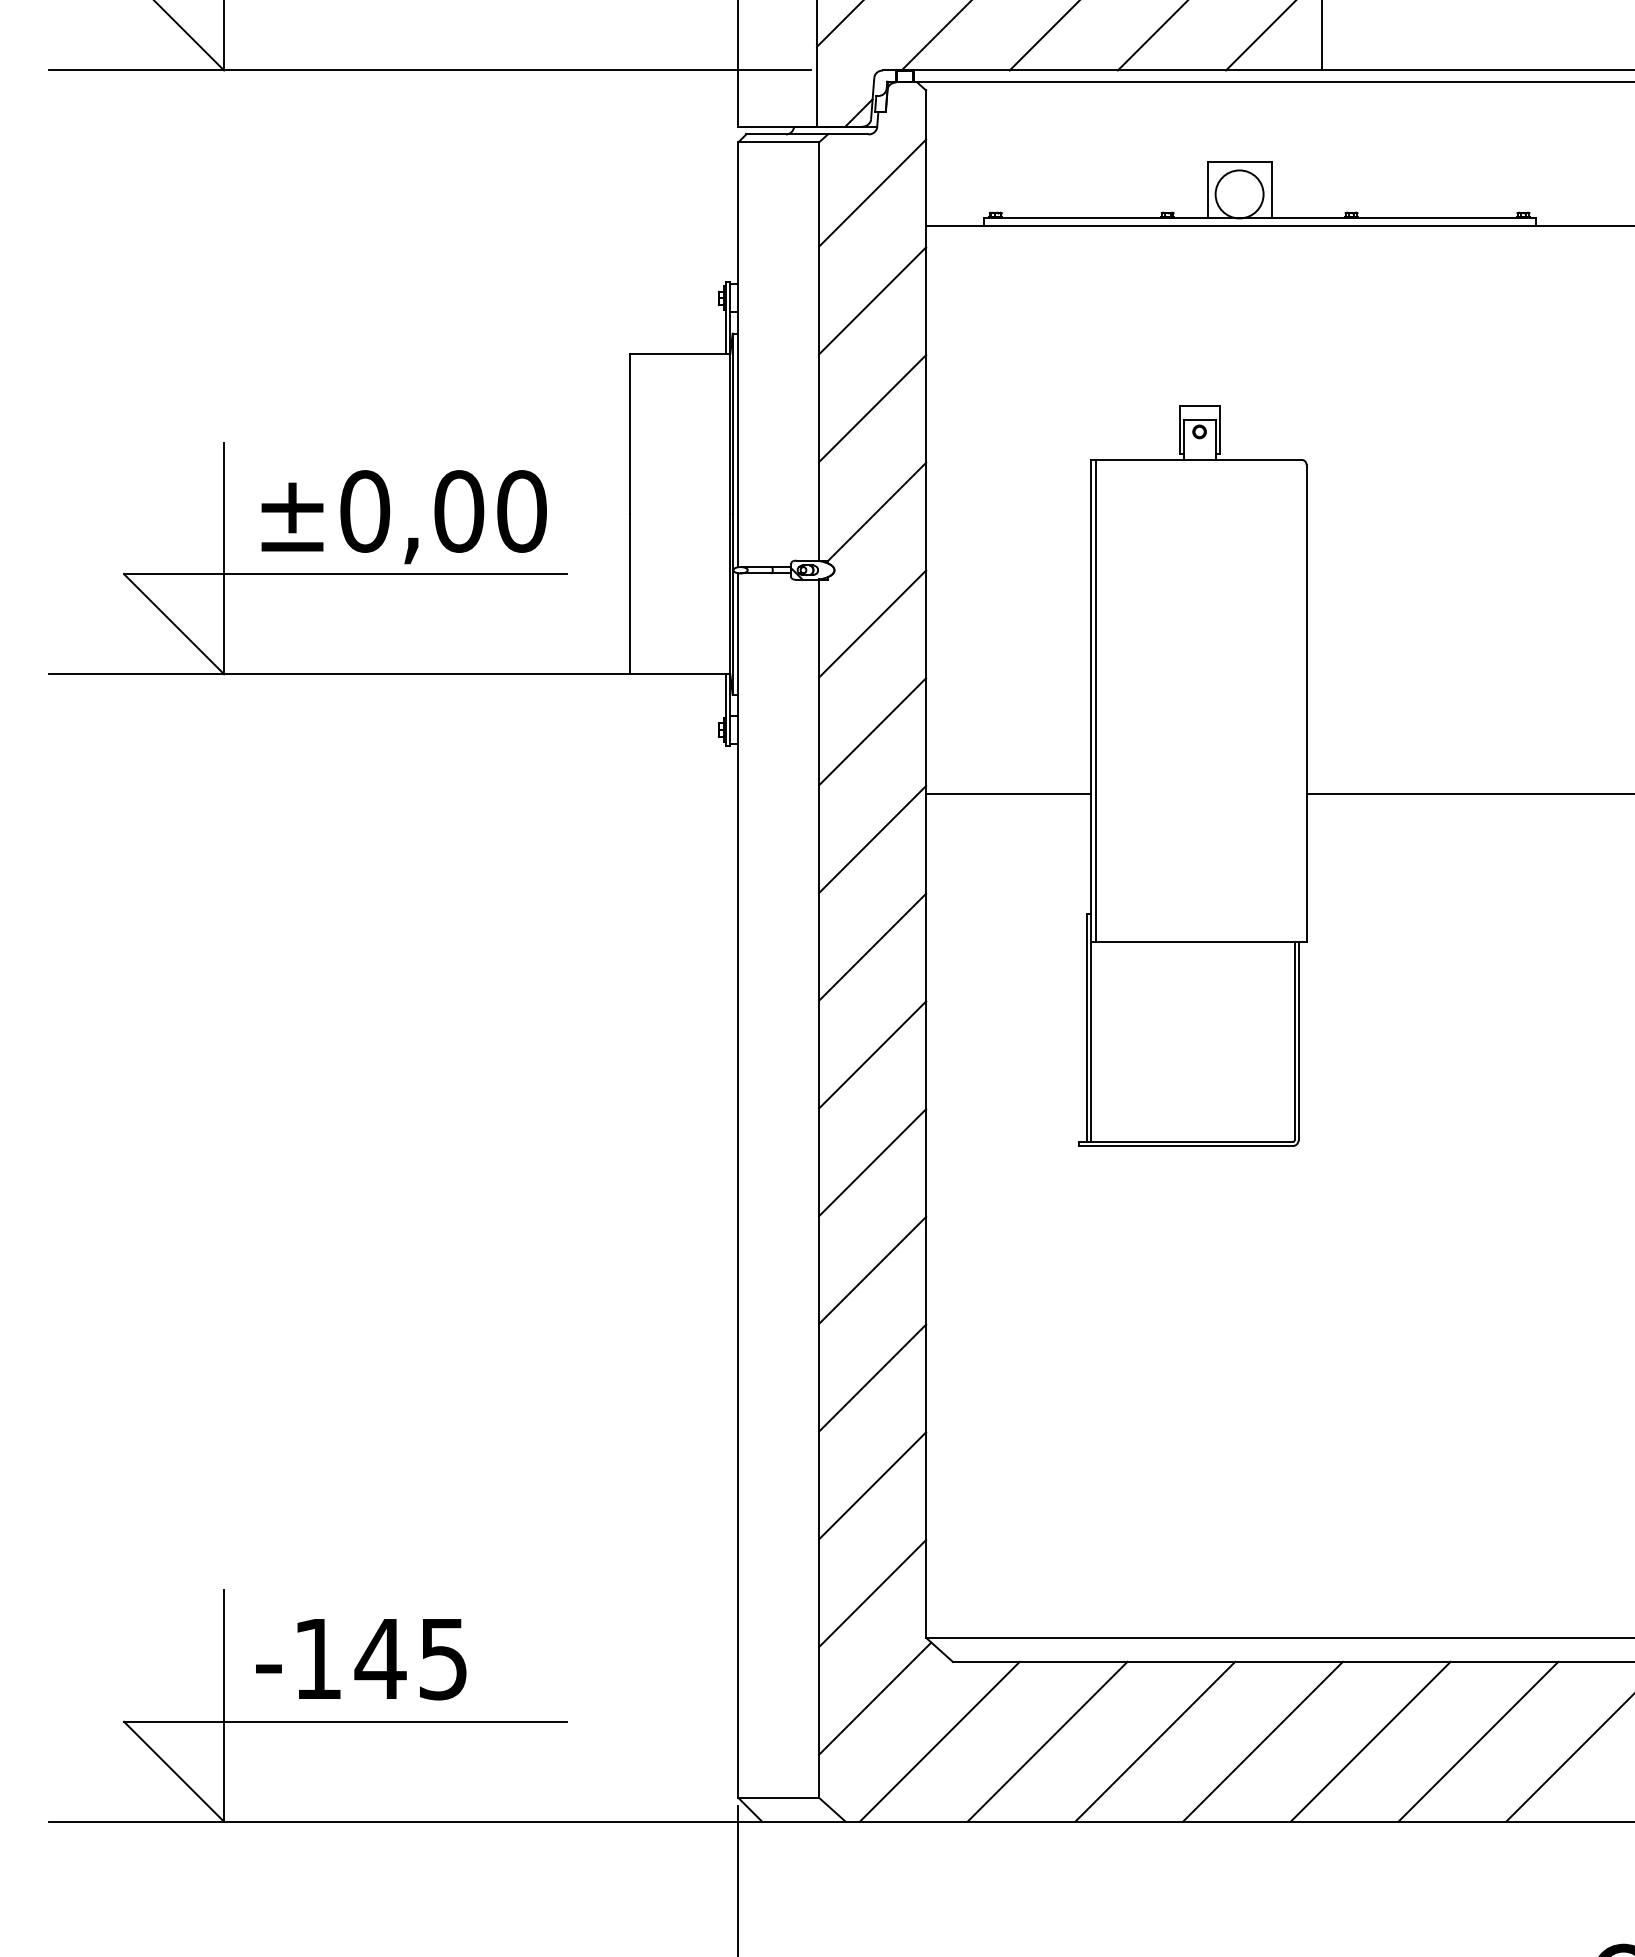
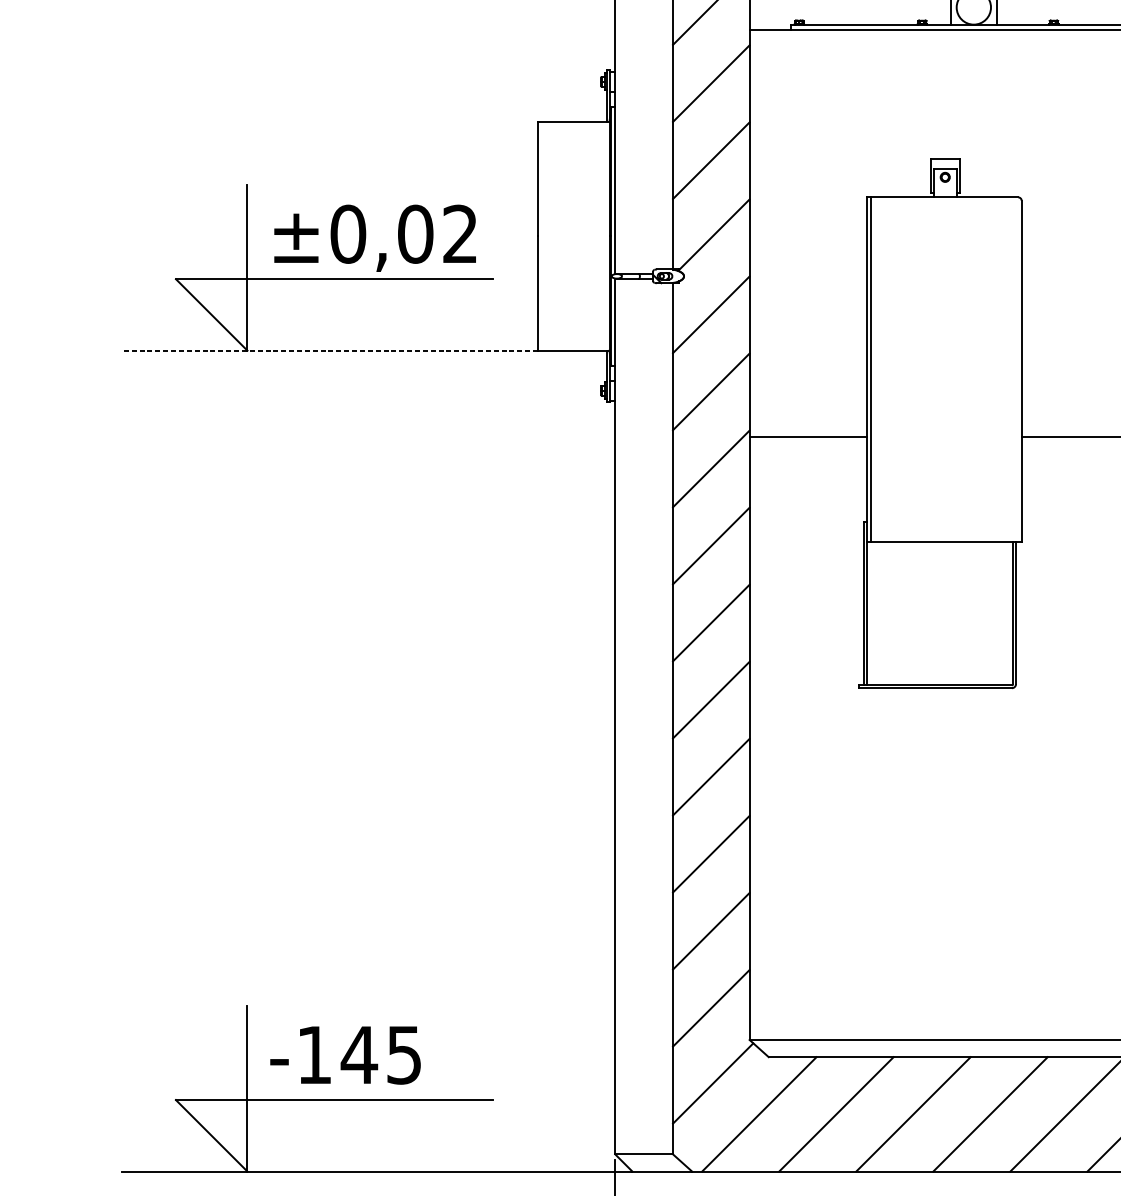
text: (521, 511) -> (460, 234), ±0,00 -> ±0,02
line: (339, 674) -> (330, 350), solid -> dashed

